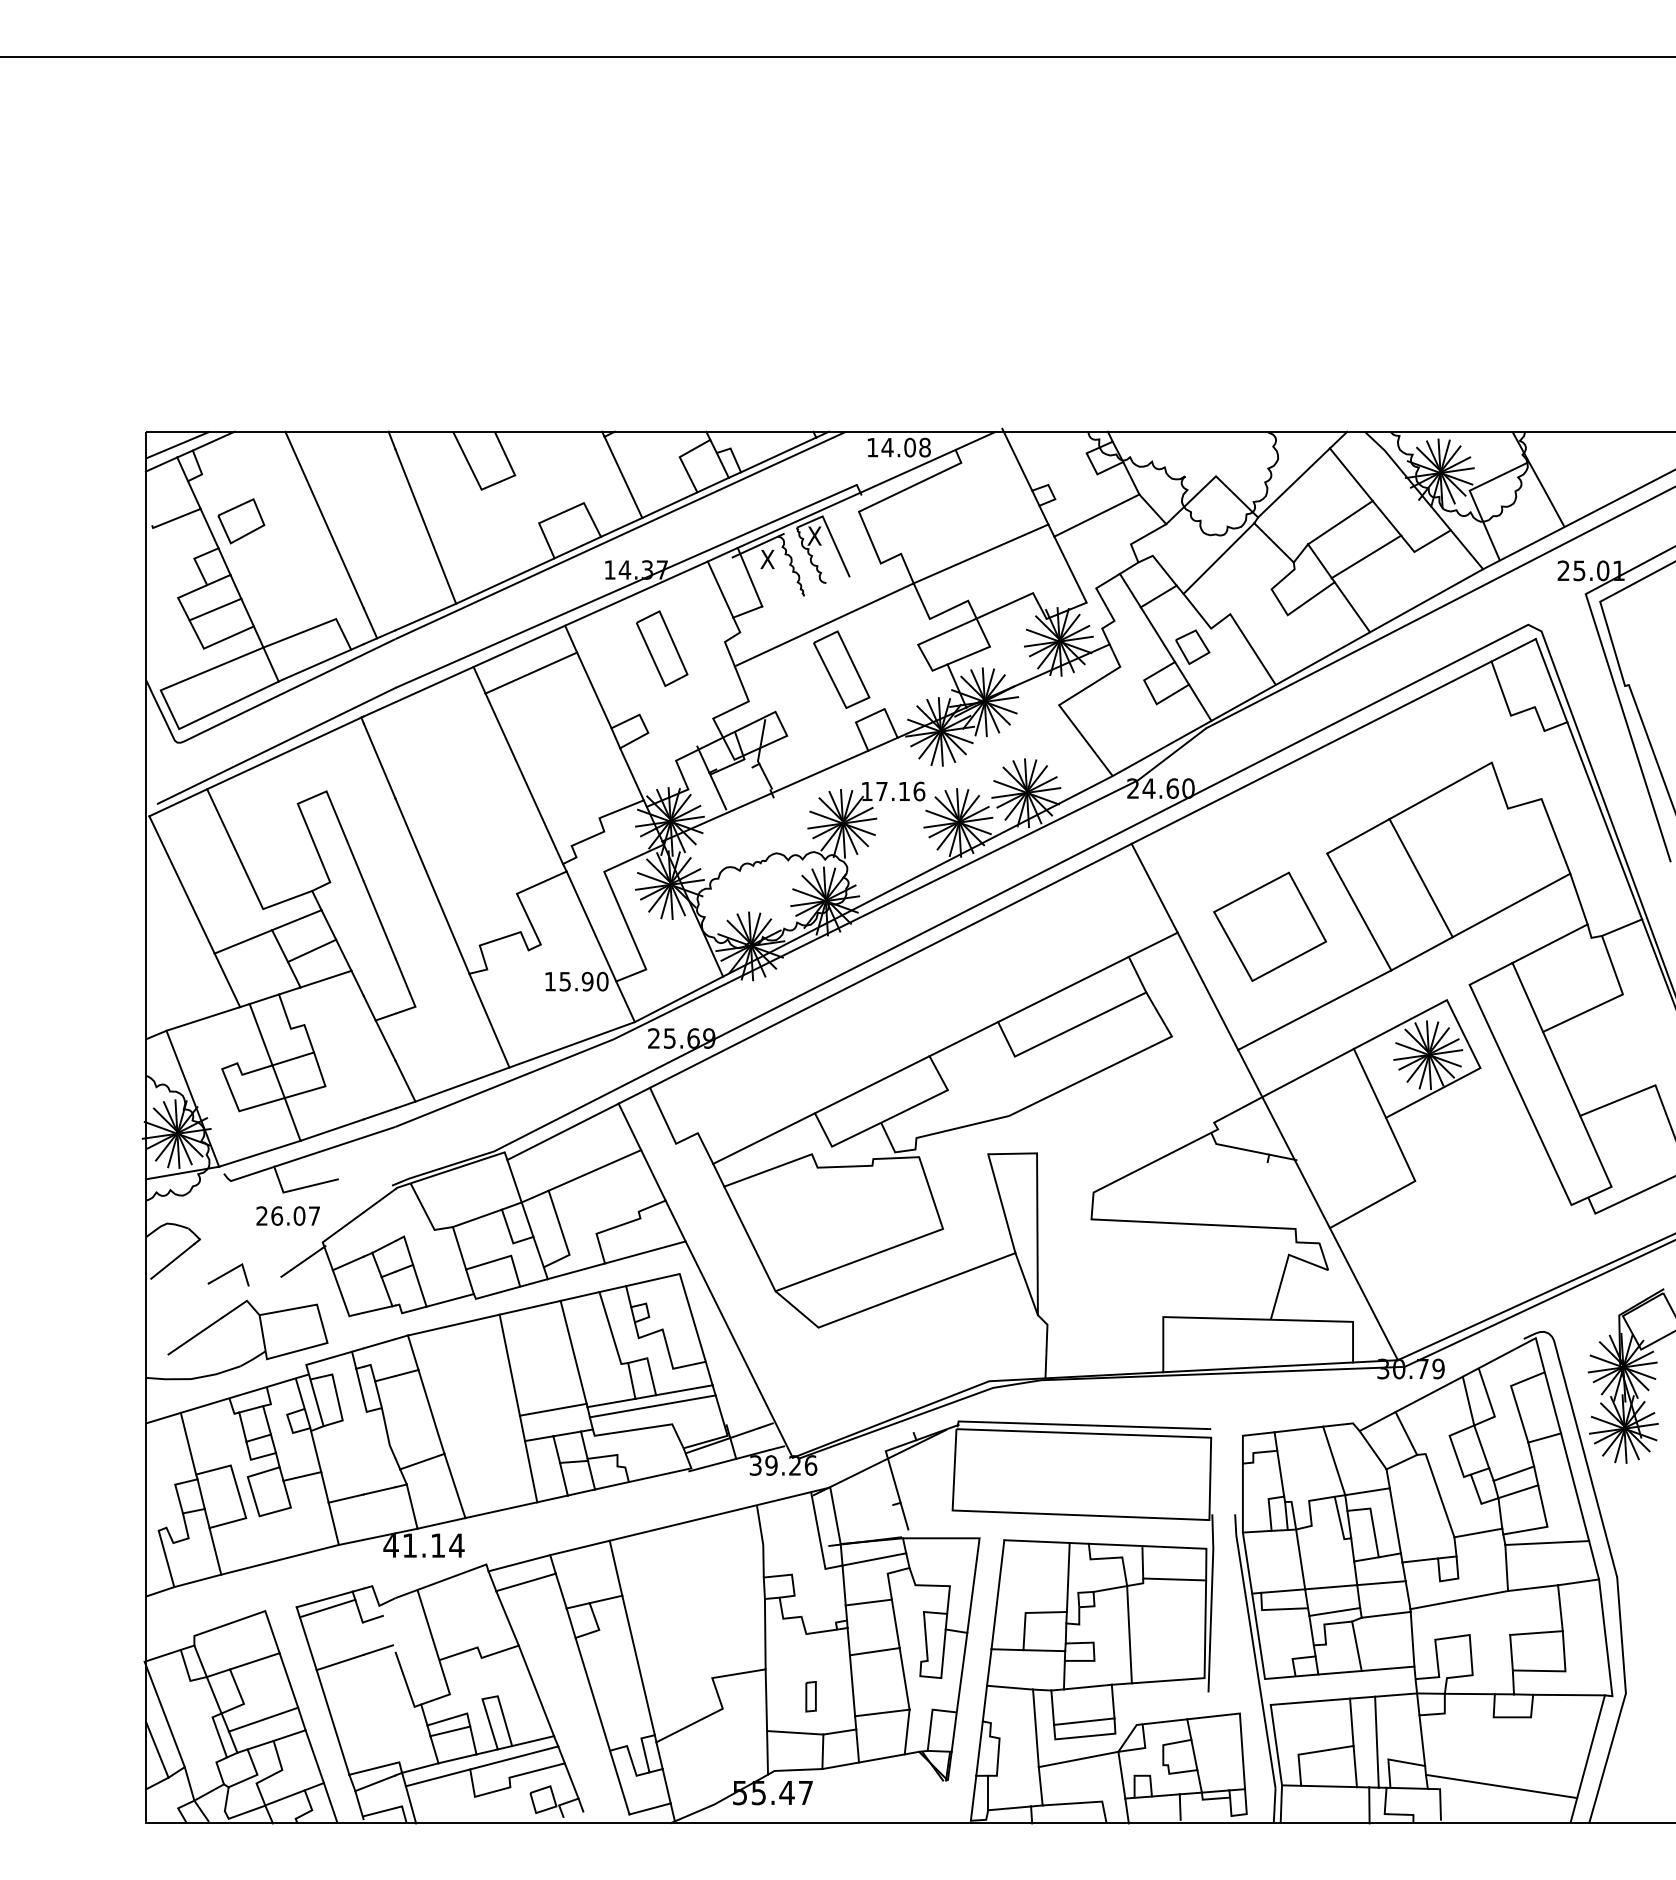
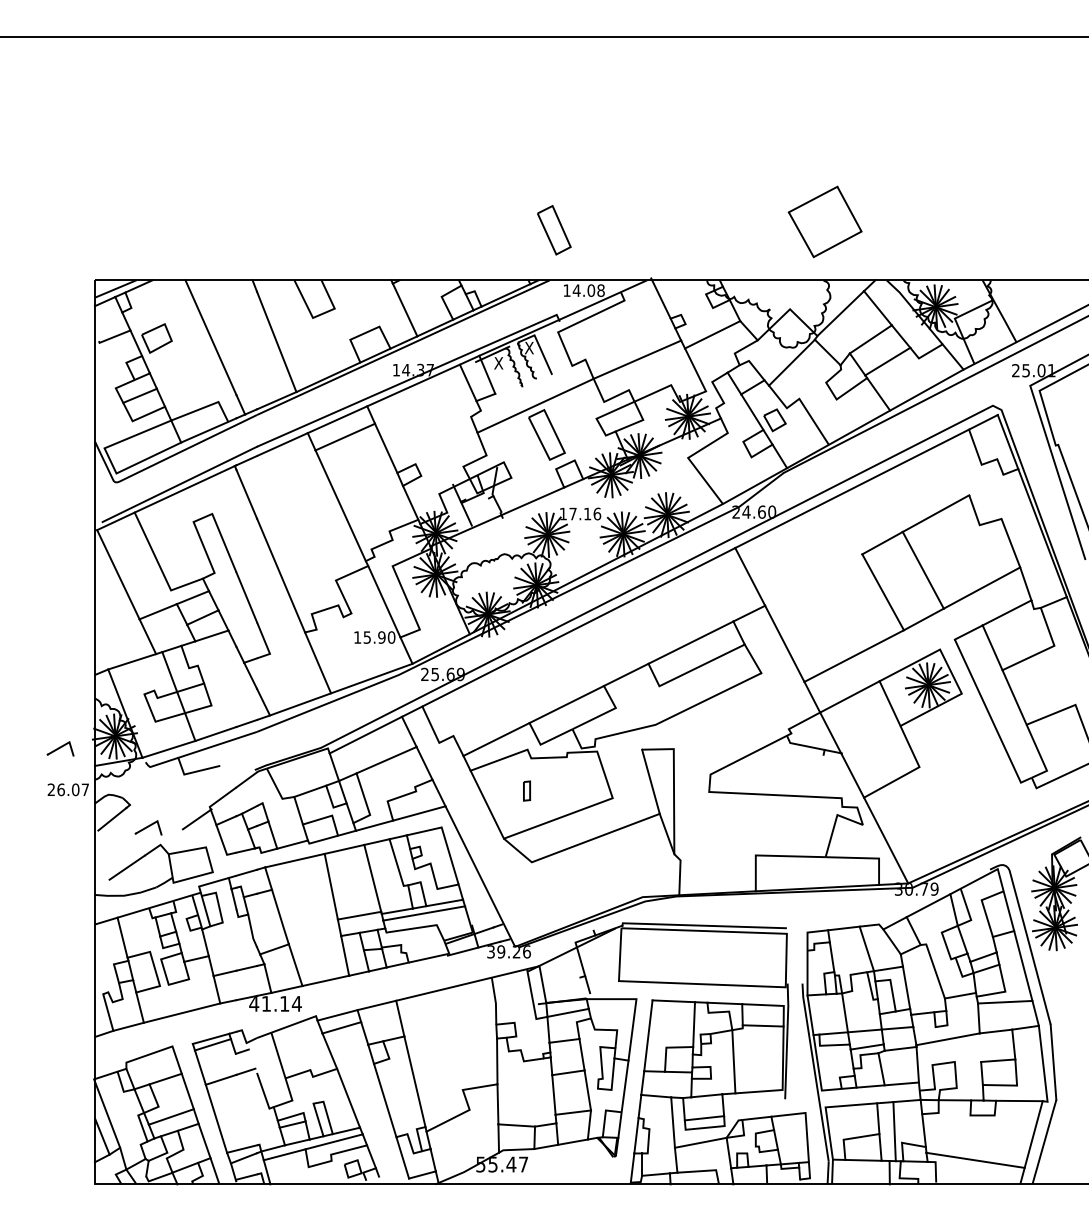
part: (662, 649) -> (554, 230), moved
part: (1269, 926) -> (824, 221), moved
part: (92, 1152) -> (60, 748), added
text: (286, 1215) -> (67, 789), moved
part: (810, 1695) -> (526, 790), moved

